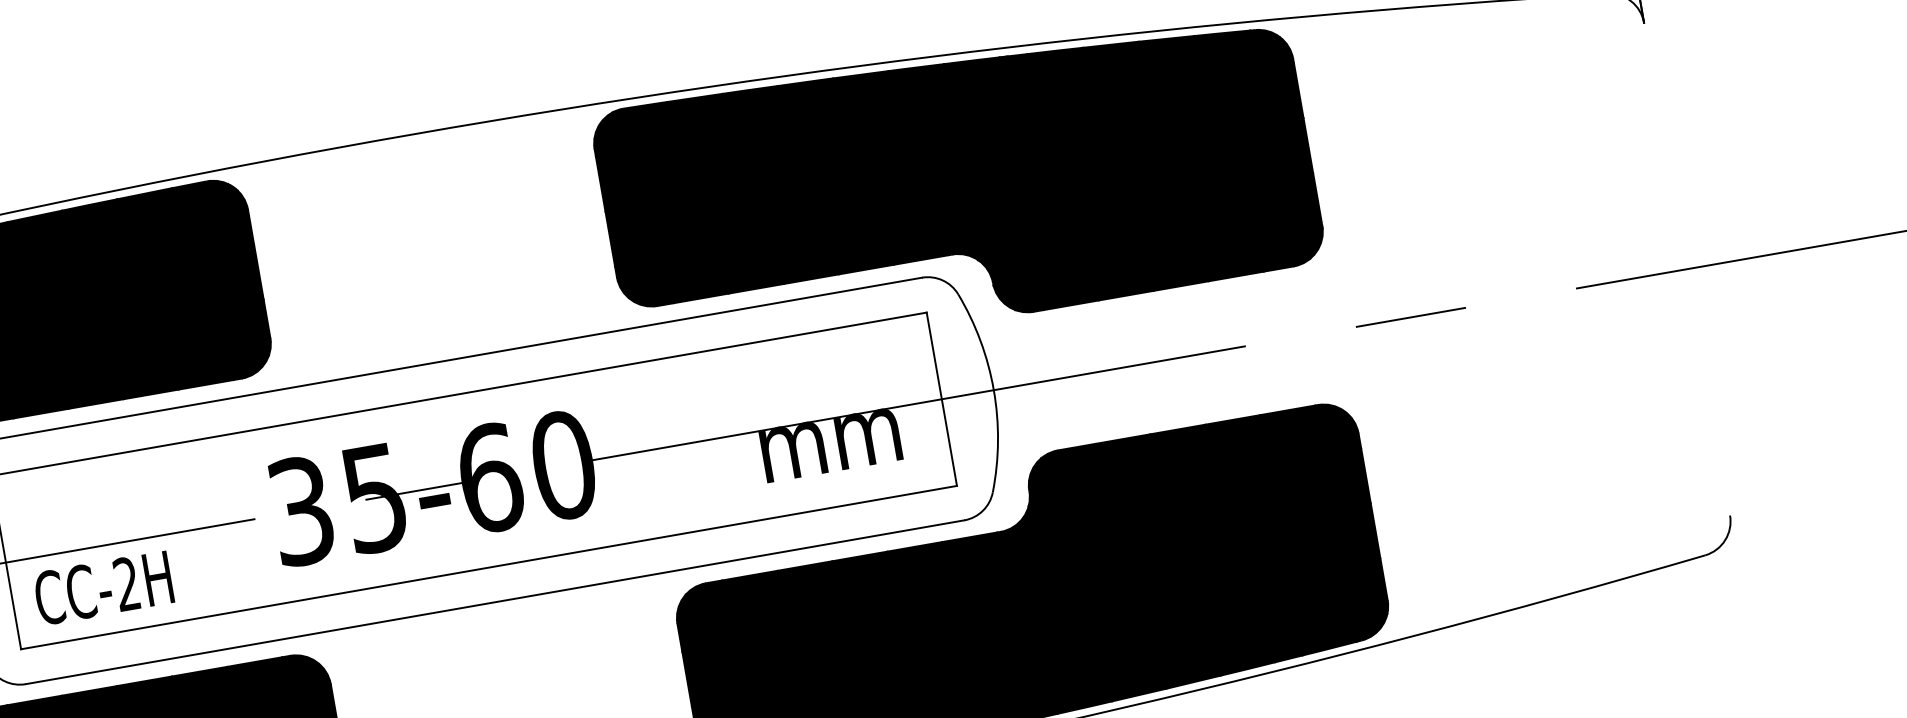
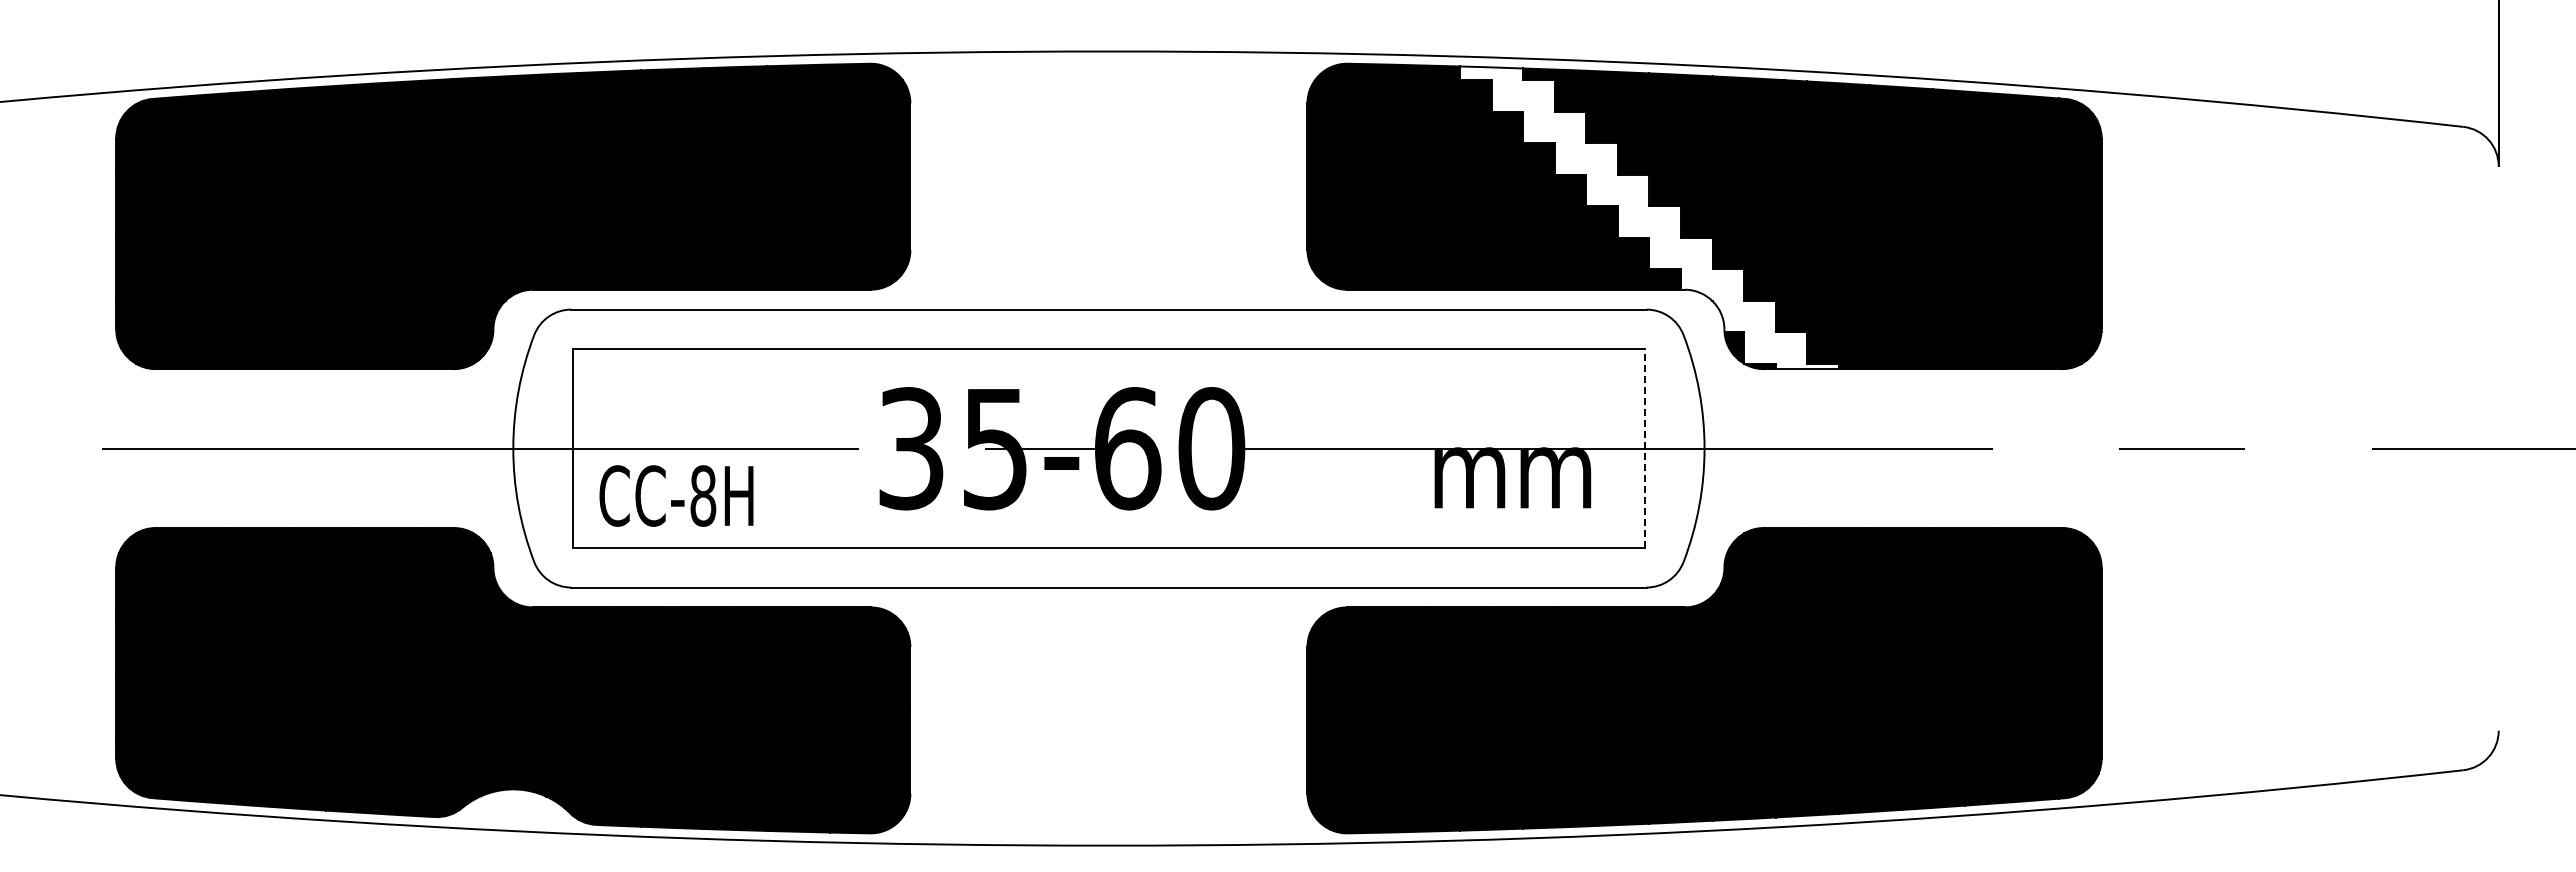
fill: (910, 196) -> (1649, 217), removed
line: (941, 399) -> (1644, 448), solid -> dashed
text: (127, 583) -> (703, 495), CC-2H -> CC-8H

